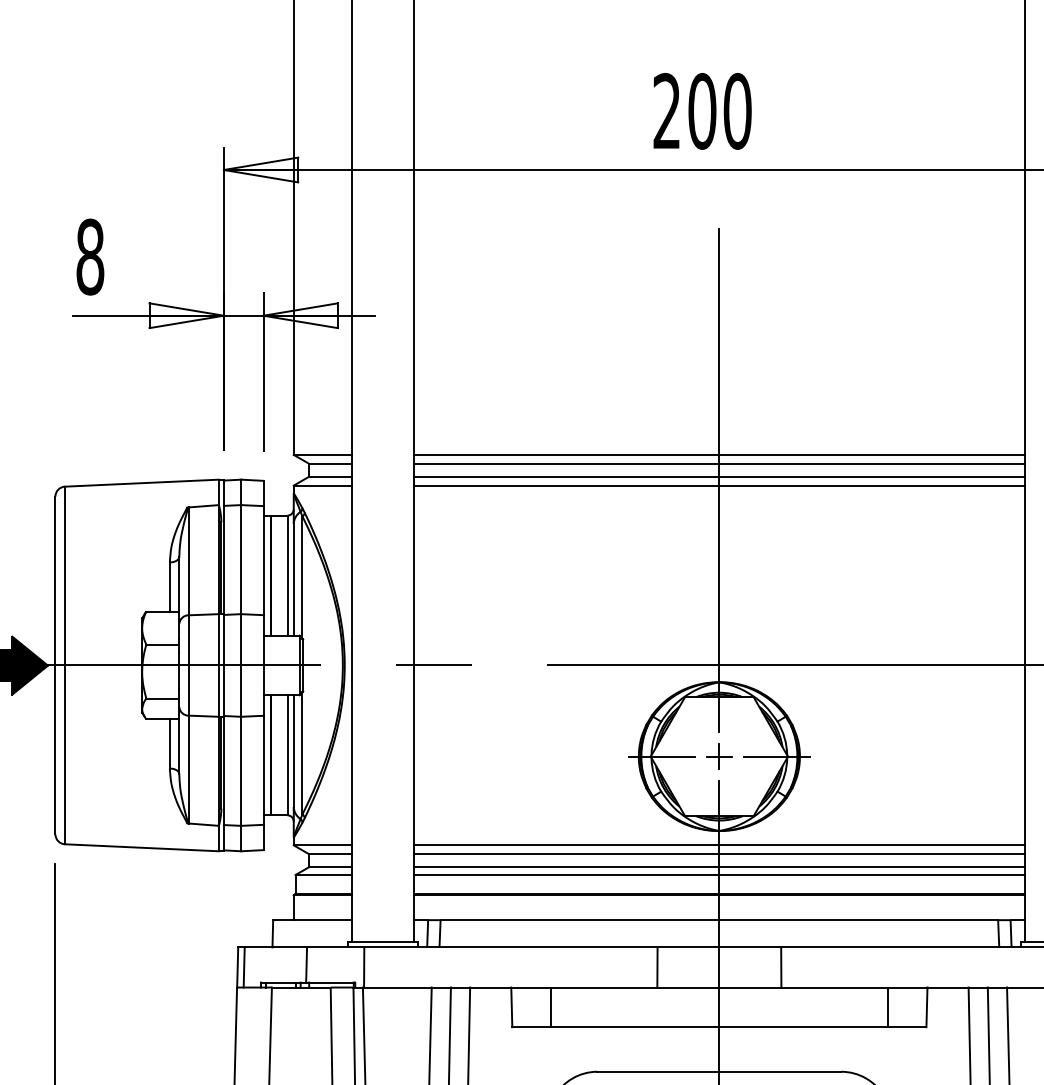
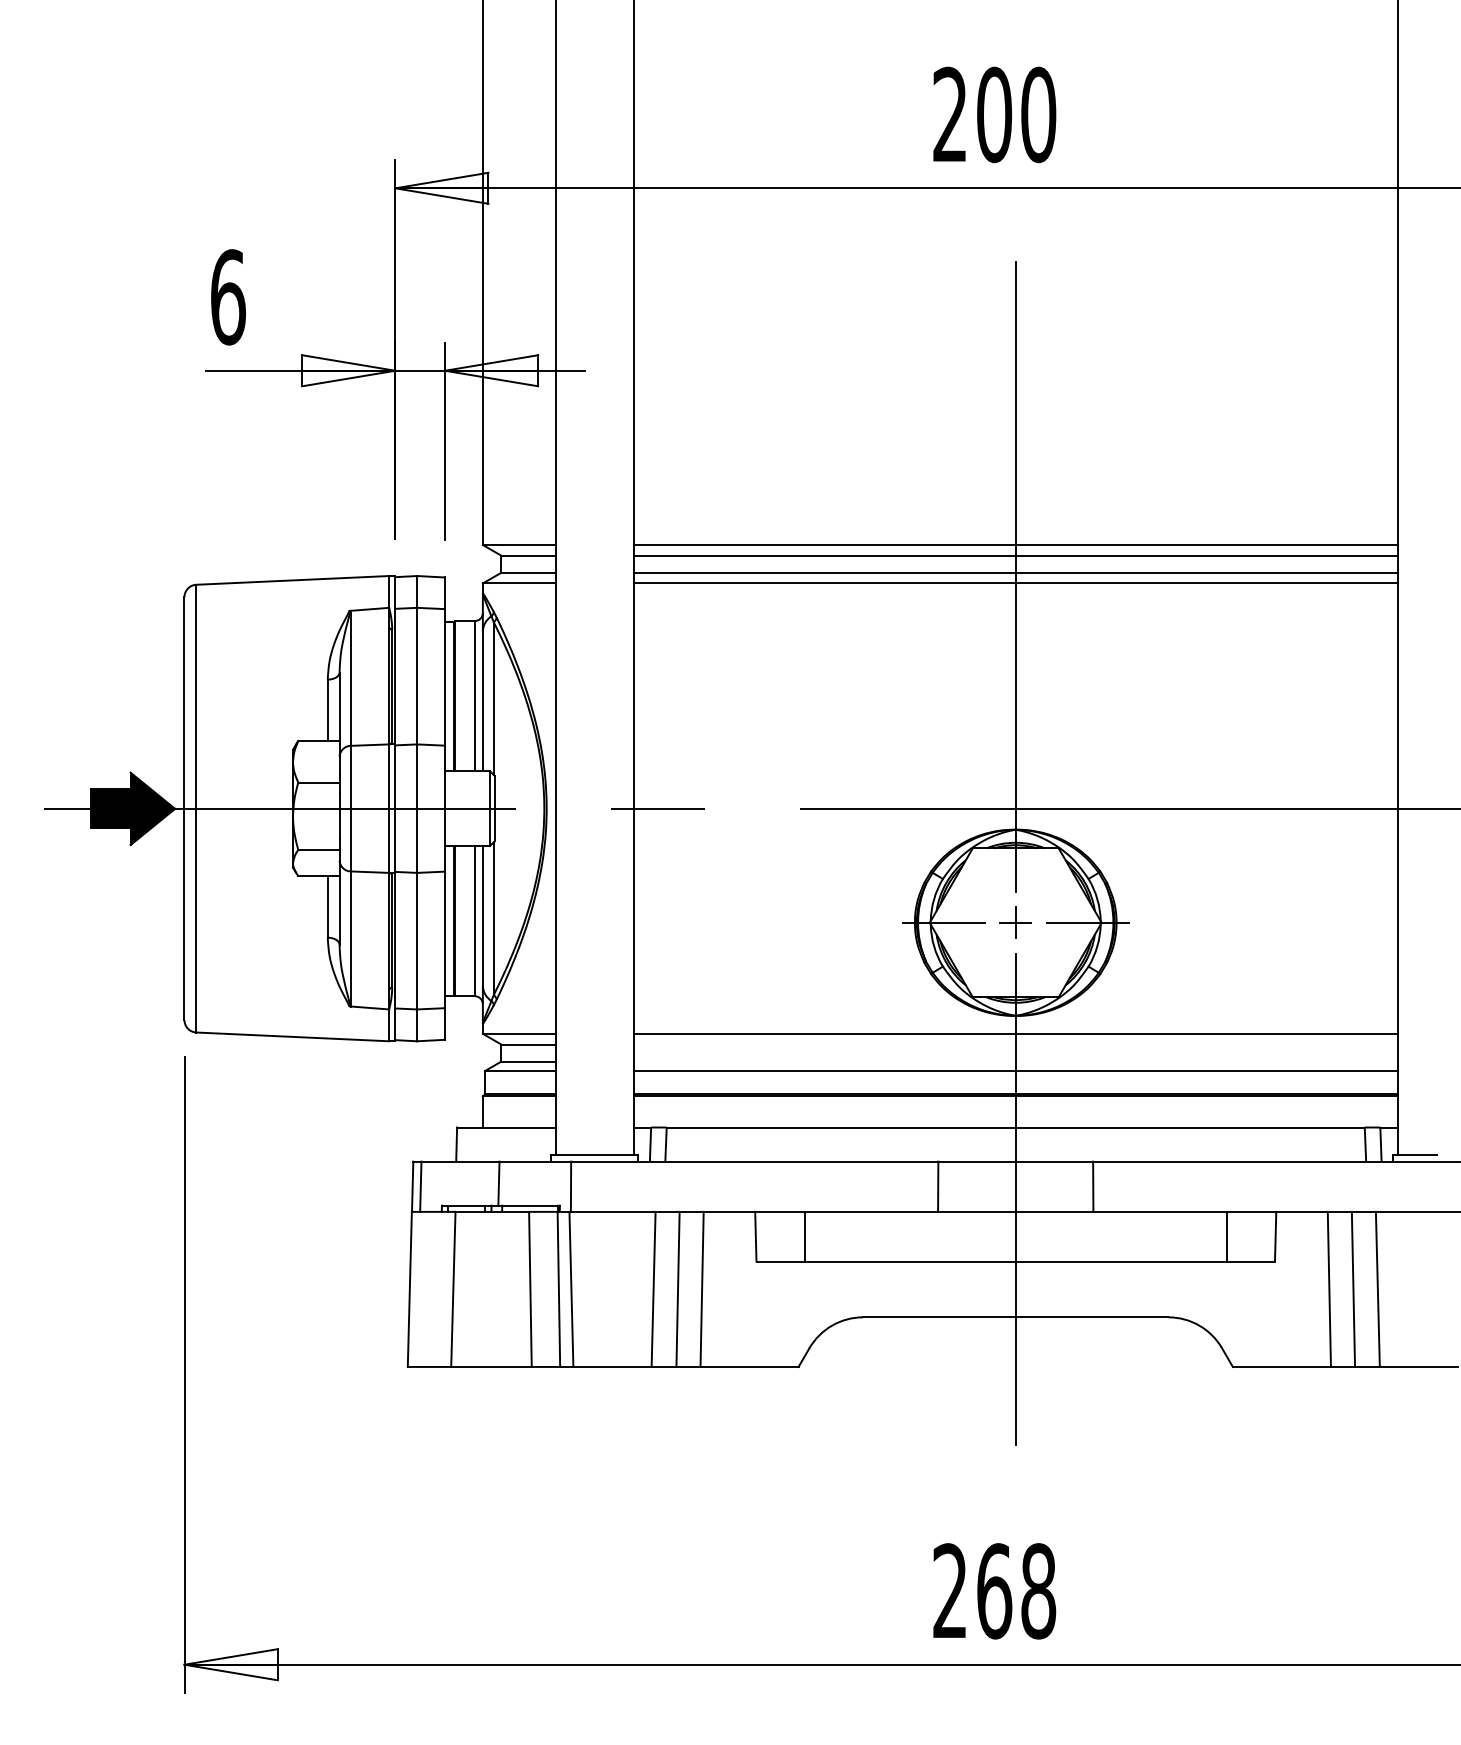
text: (90, 257) -> (228, 297), 8 -> 6
line: (719, 853) -> (1015, 1044), removed
line: (719, 867) -> (1015, 1061), removed

